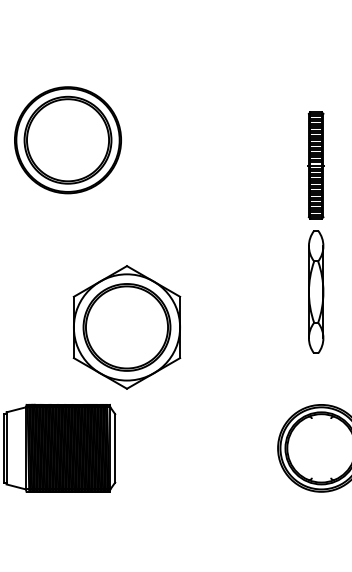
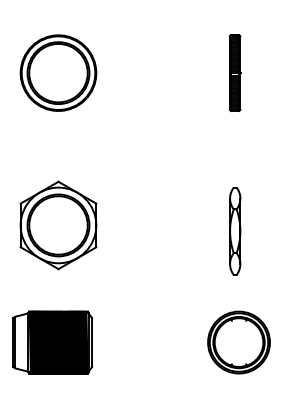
part: (68, 139) -> (58, 72), moved
part: (316, 164) -> (235, 72), moved
part: (126, 327) -> (58, 225), moved

